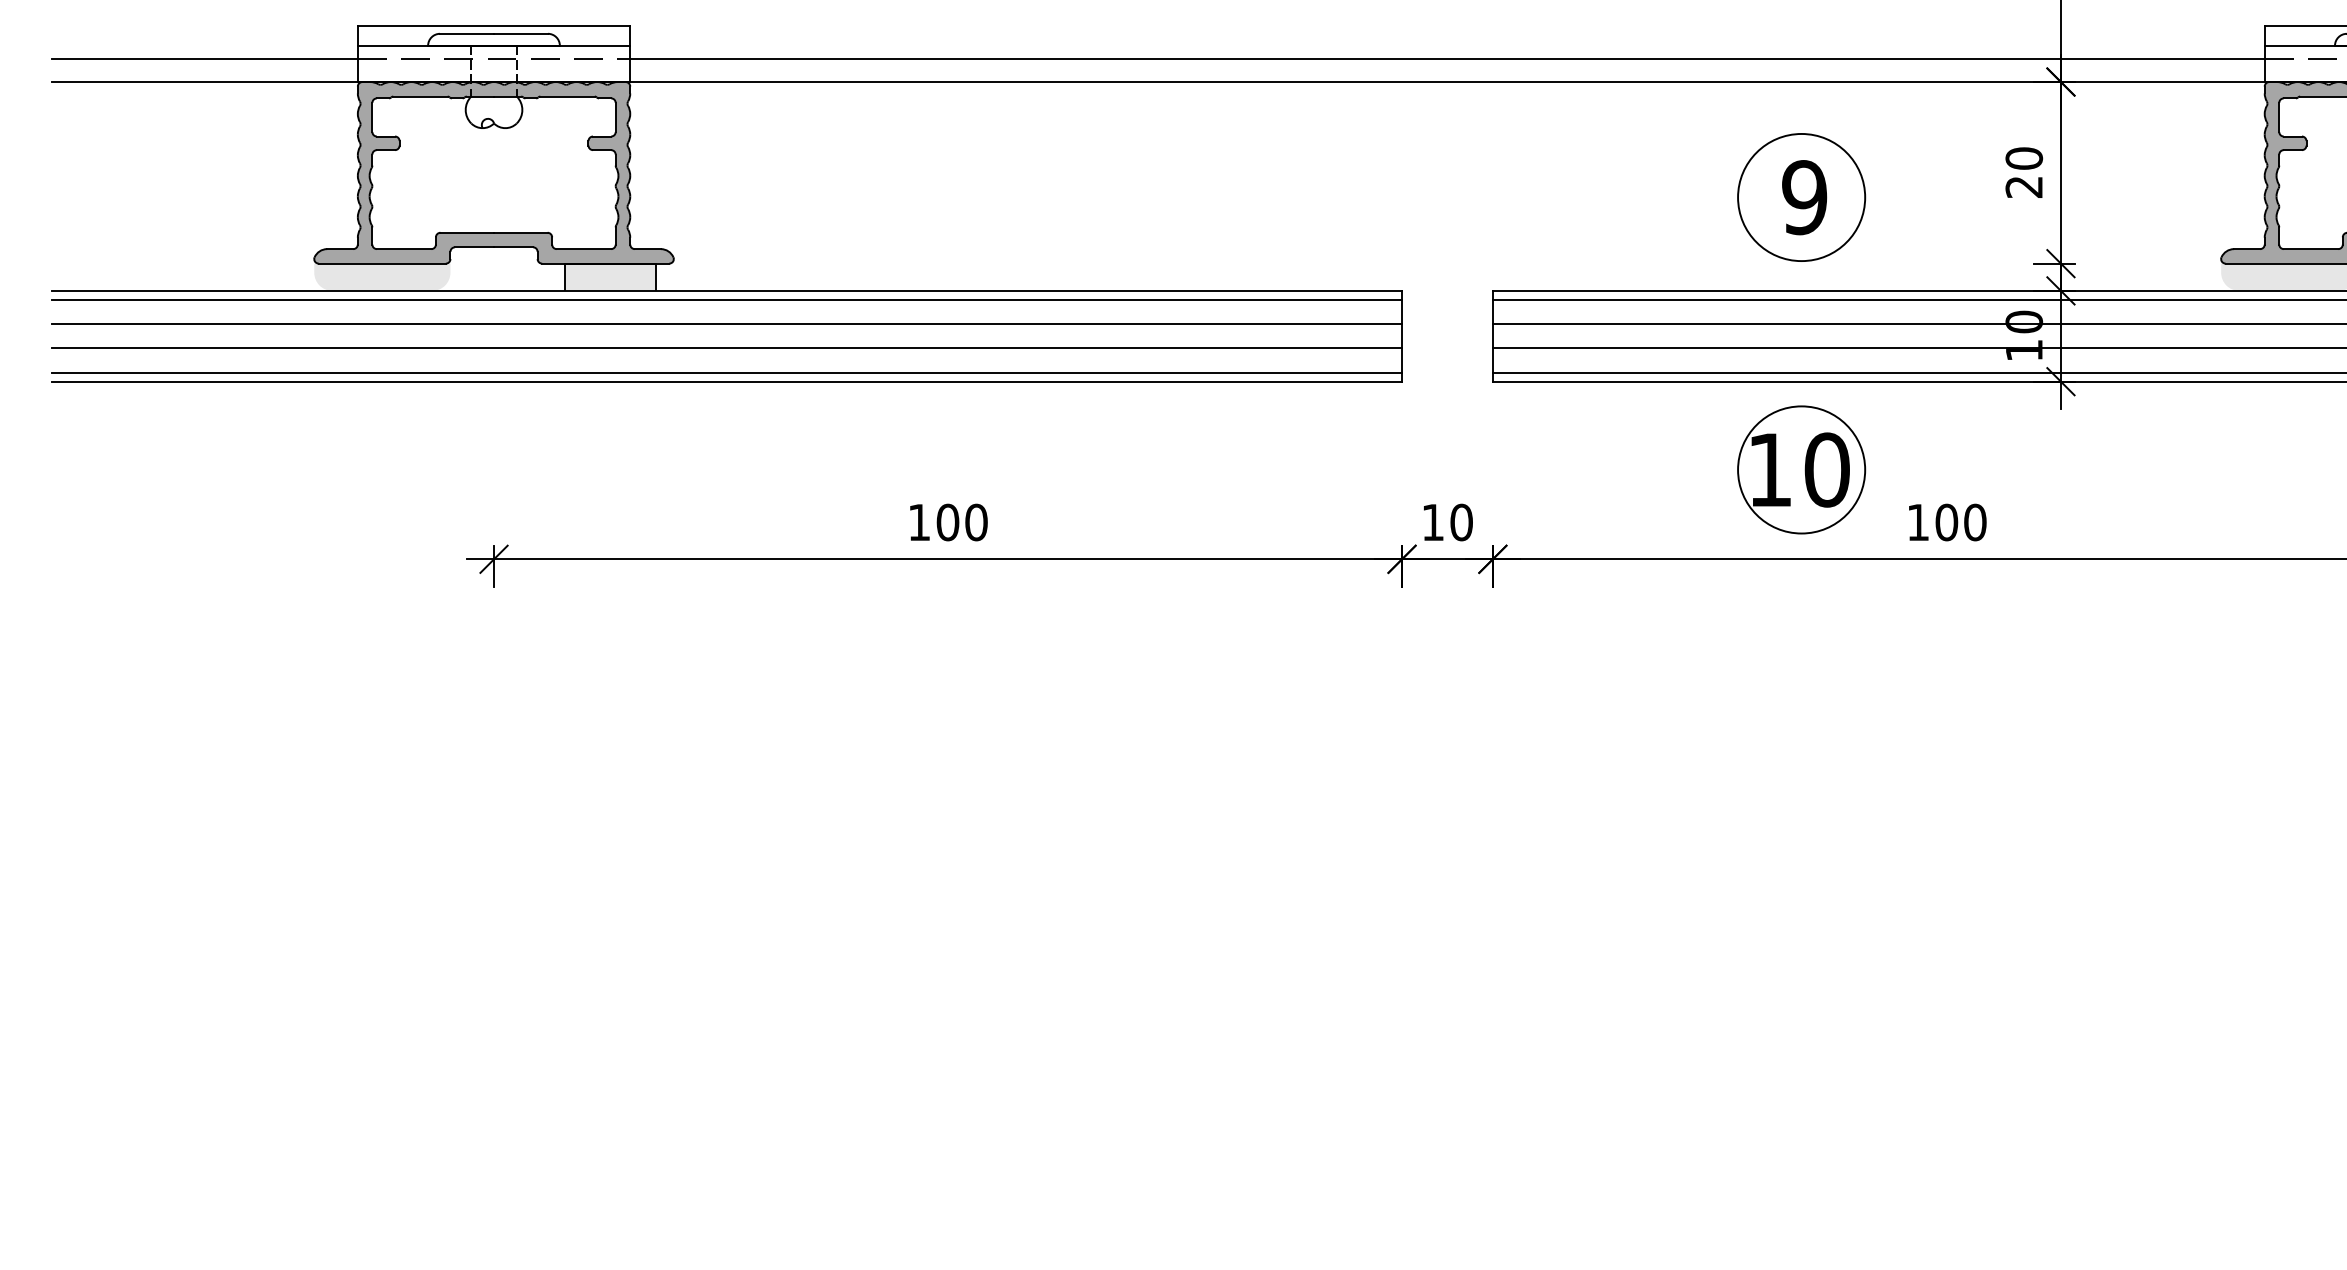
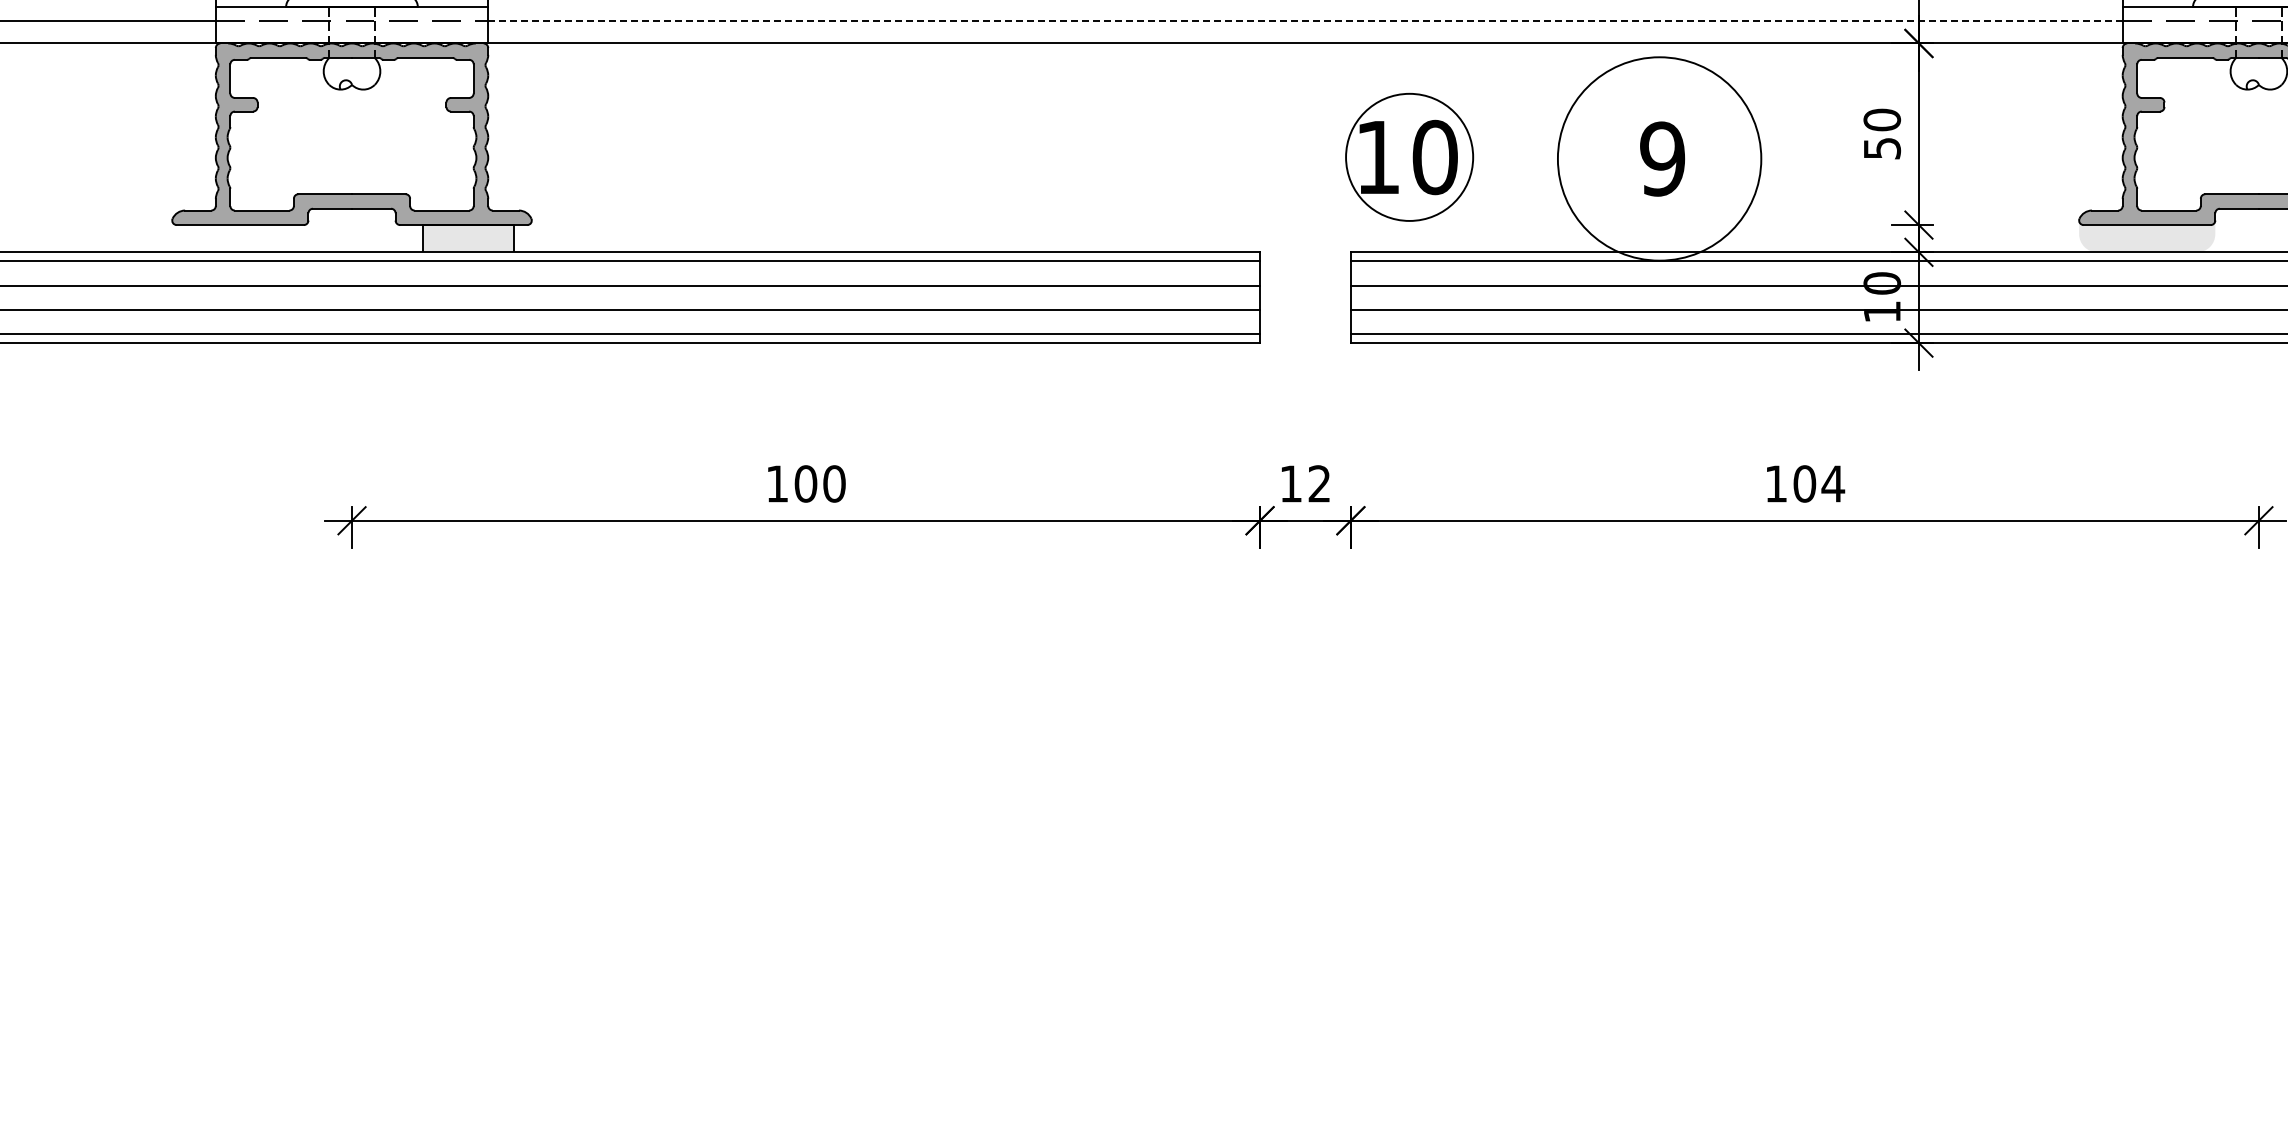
line: (1447, 59) -> (1305, 20), solid -> dashed
text: (2024, 186) -> (1882, 147), 20 -> 50
circle: (1801, 197) -> (1659, 158), size x1.6
fill: (382, 276) -> (240, 237), removed
part: (1801, 469) -> (1409, 156), moved
text: (1461, 522) -> (1319, 483), 10 -> 12
text: (1975, 522) -> (1833, 483), 100 -> 104

